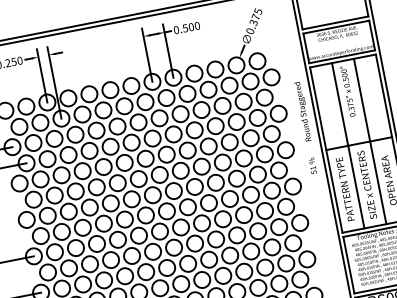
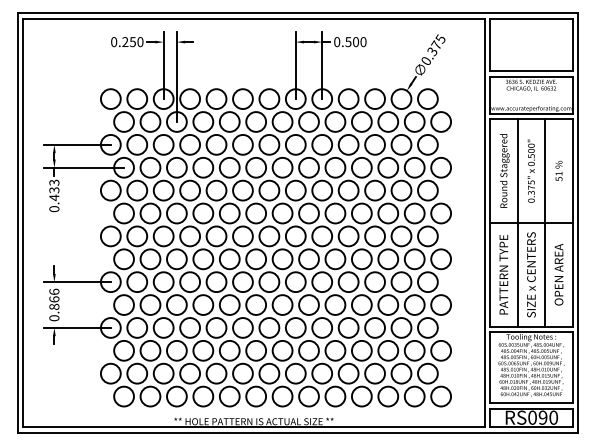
text: (347, 91) -> (530, 170), moved
text: (303, 111) -> (504, 170), moved
text: (312, 165) -> (558, 170), moved

